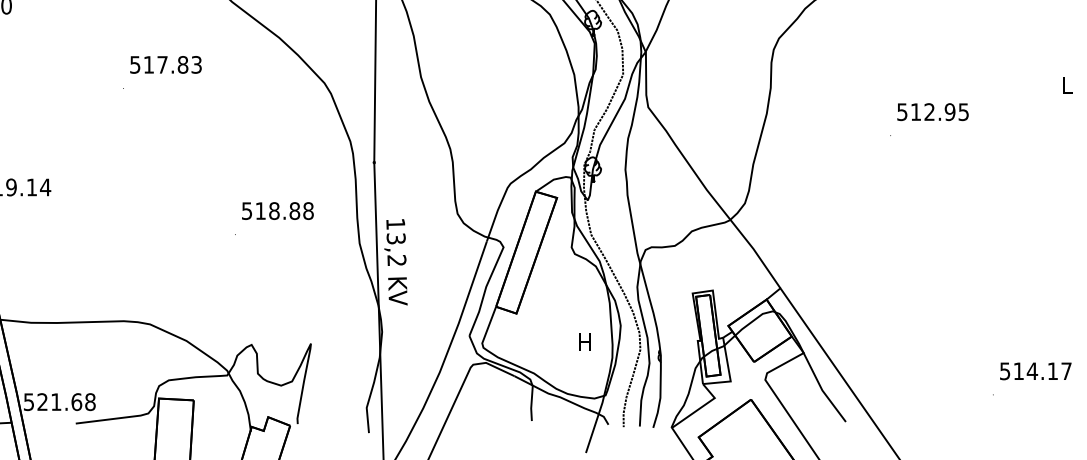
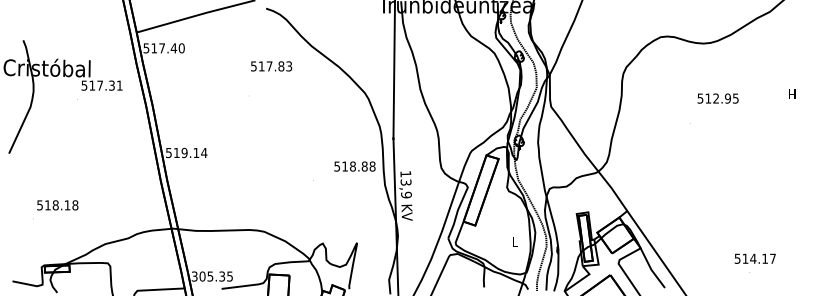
text: (165, 65) -> (271, 66), moved
text: (1067, 84) -> (792, 93), L -> H
text: (931, 111) -> (717, 98), moved
text: (277, 210) -> (354, 166), moved
text: (396, 259) -> (406, 194), 13,2 -> 13,9
text: (584, 341) -> (514, 241), H -> L
text: (1034, 370) -> (754, 258), moved
text: (59, 402) -> (212, 276), 521.68 -> 305.35

